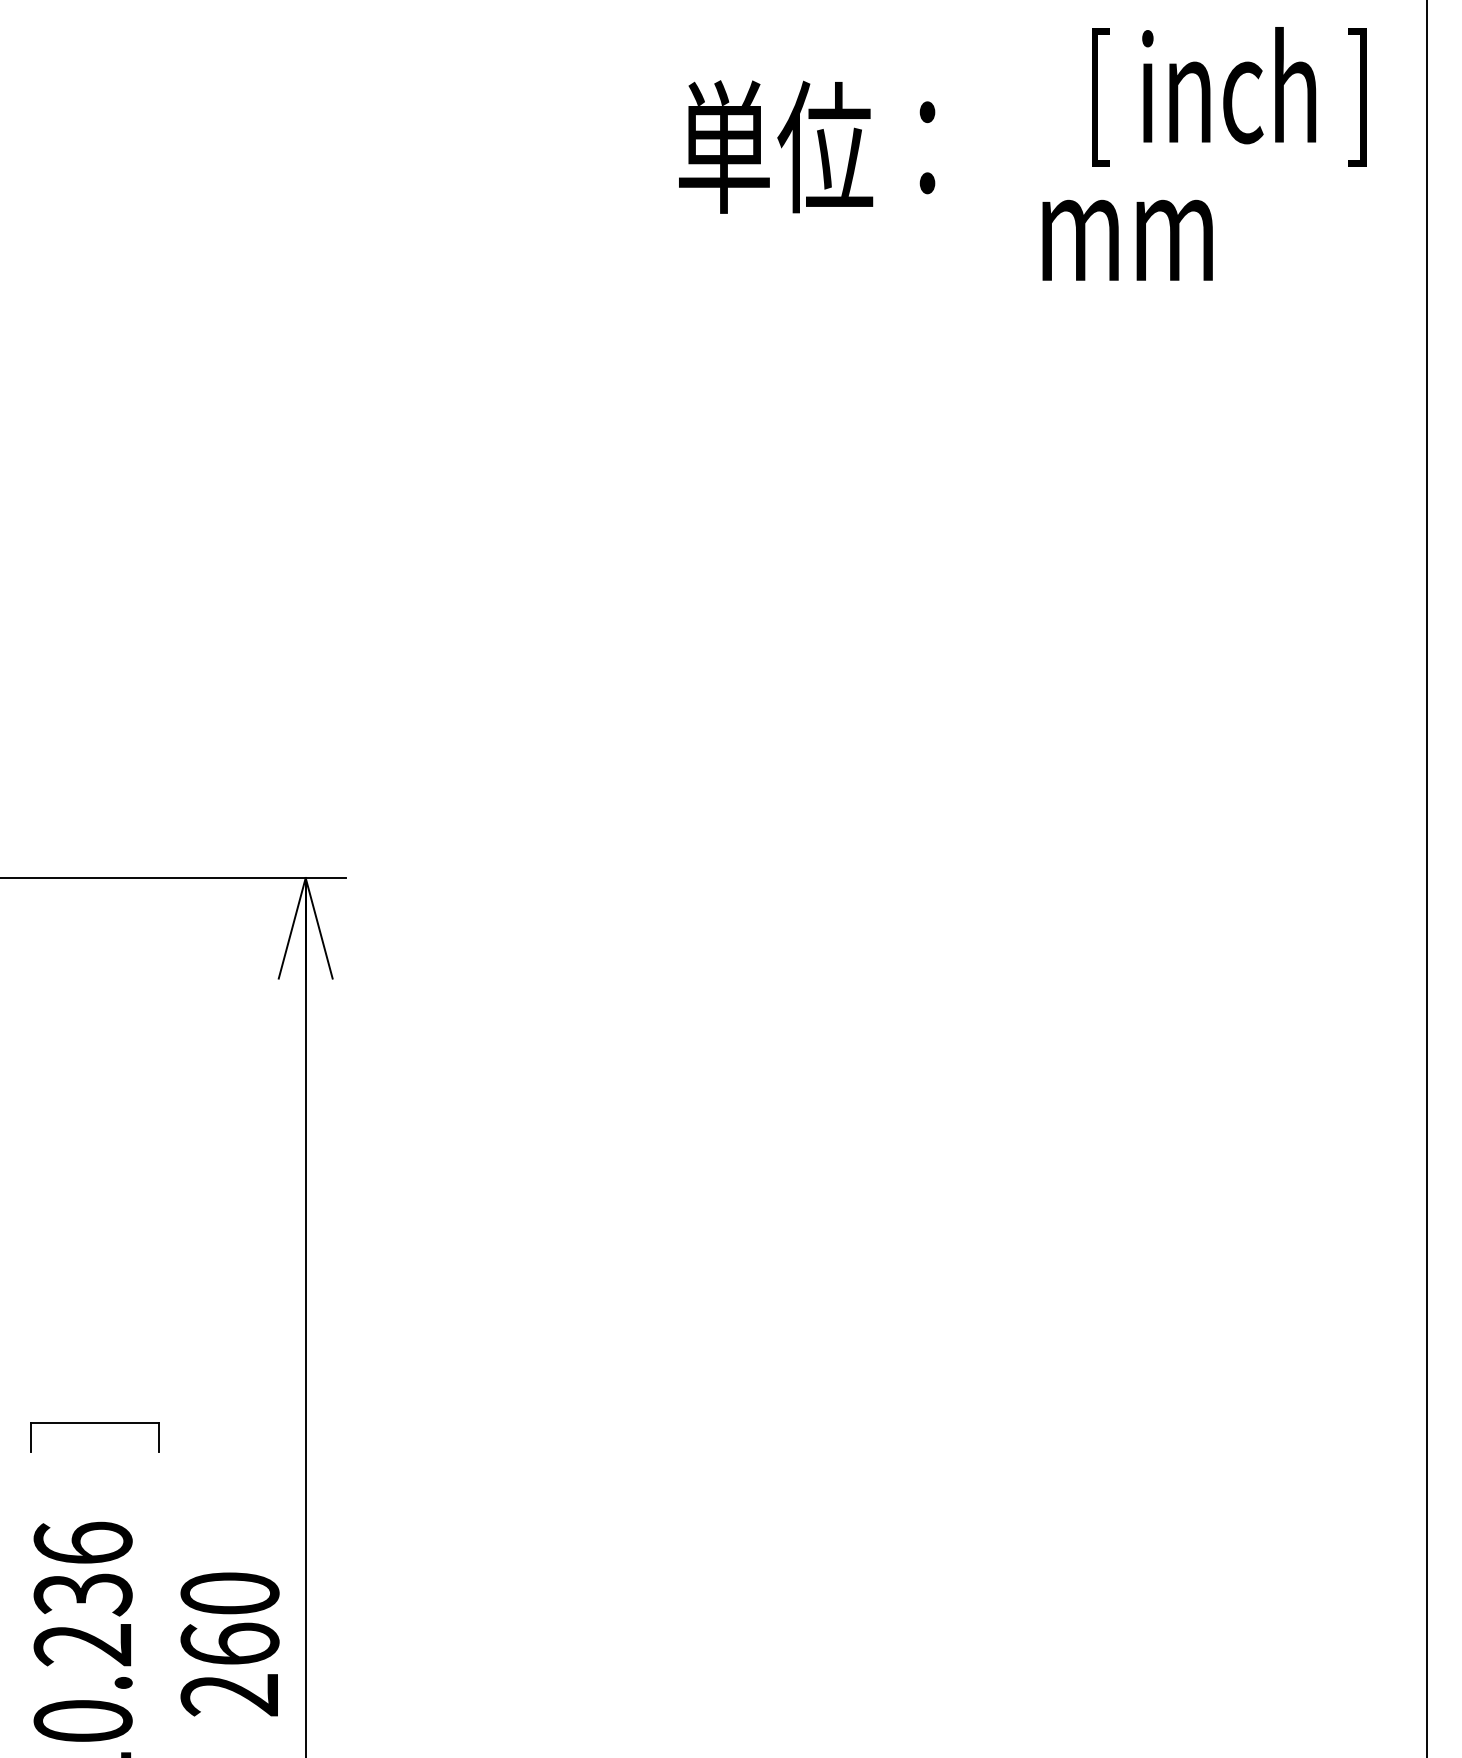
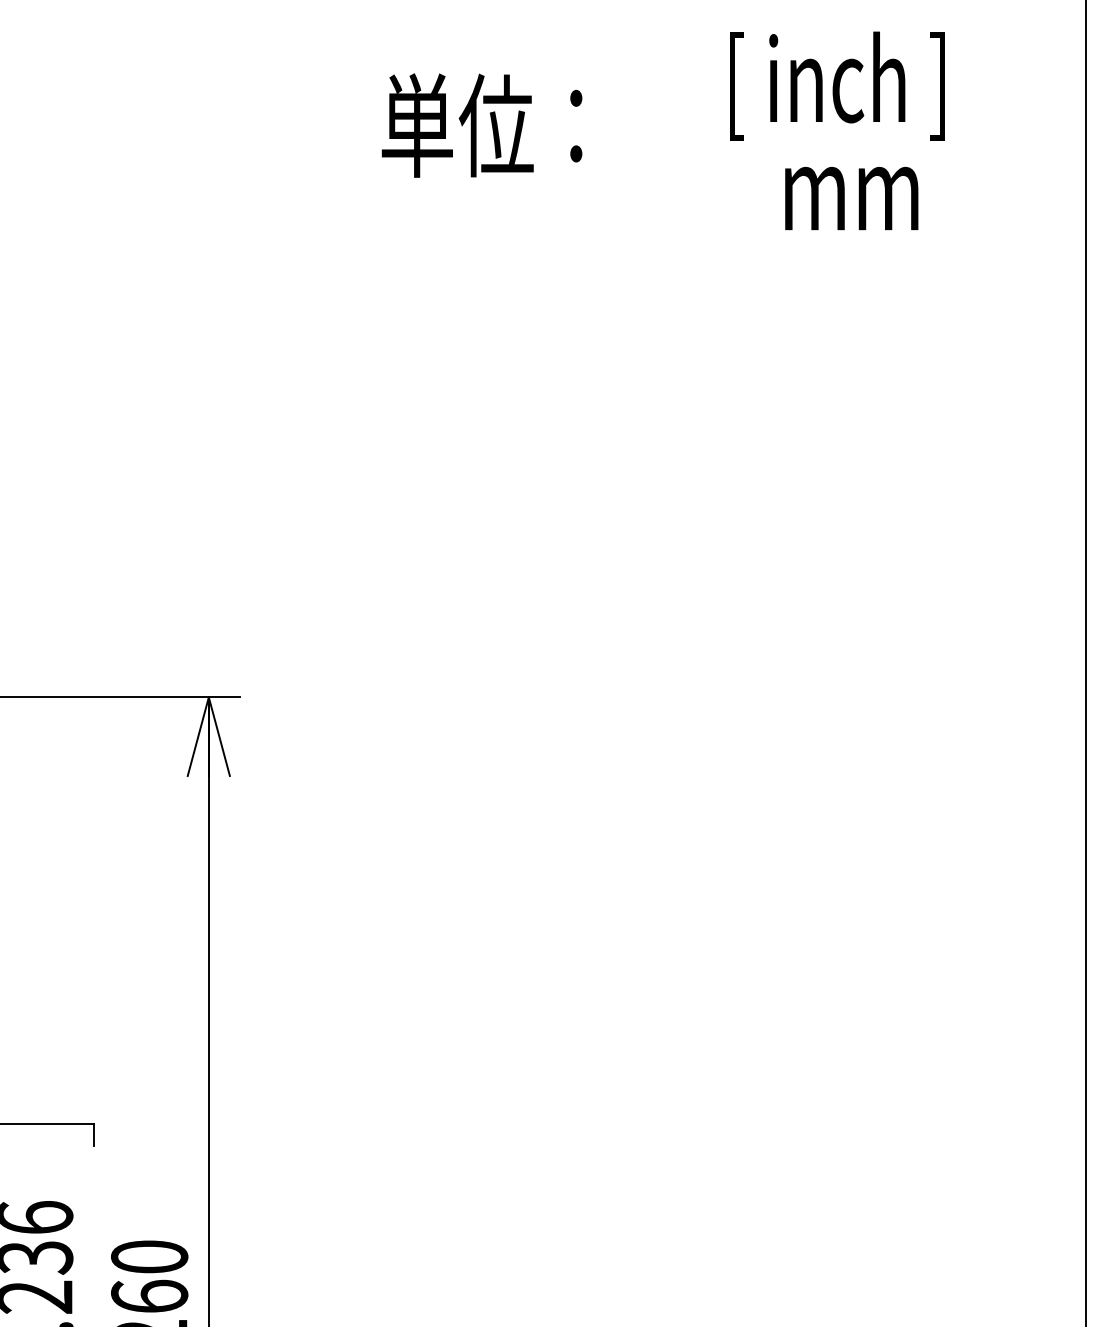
text: (1229, 96) -> (837, 86), moved
text: (807, 146) -> (482, 125), moved

